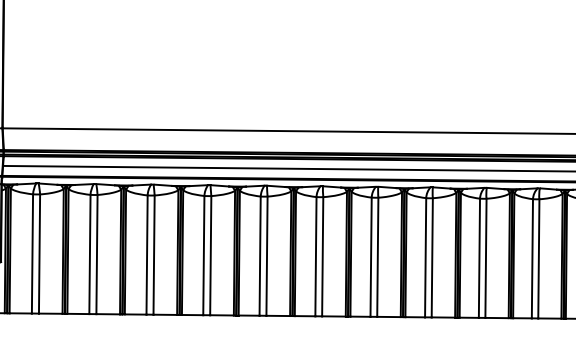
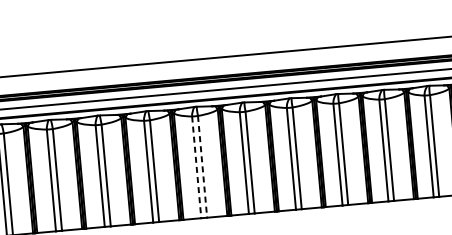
line: (260, 256) -> (197, 167), solid -> dashed
line: (267, 256) -> (203, 167), solid -> dashed

